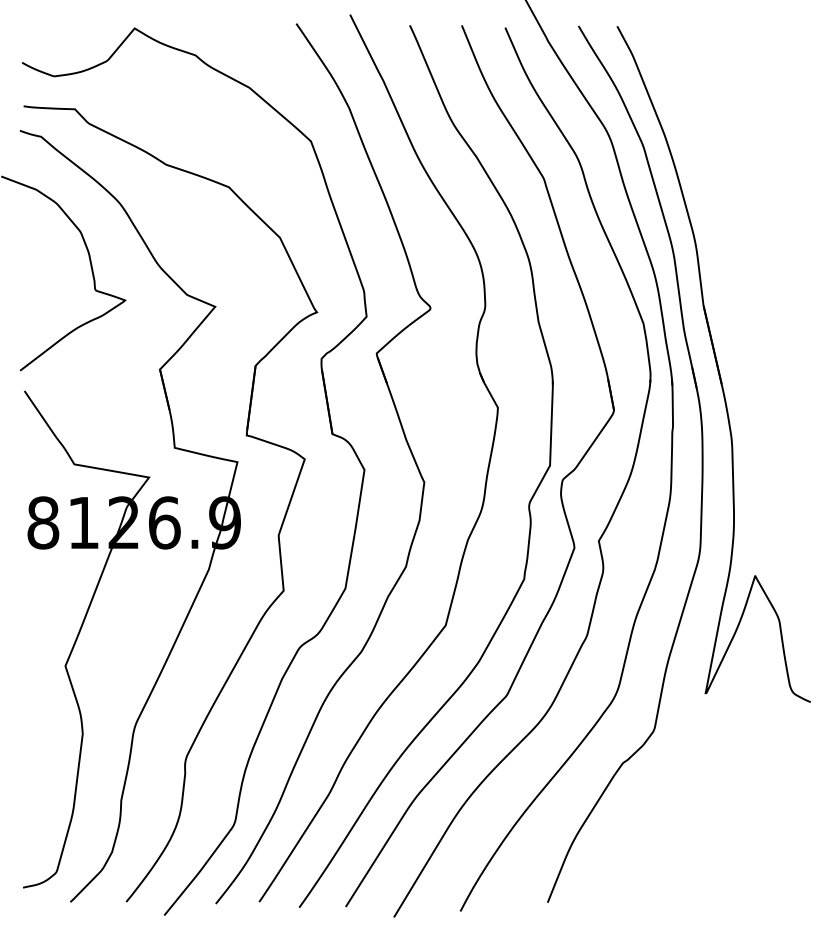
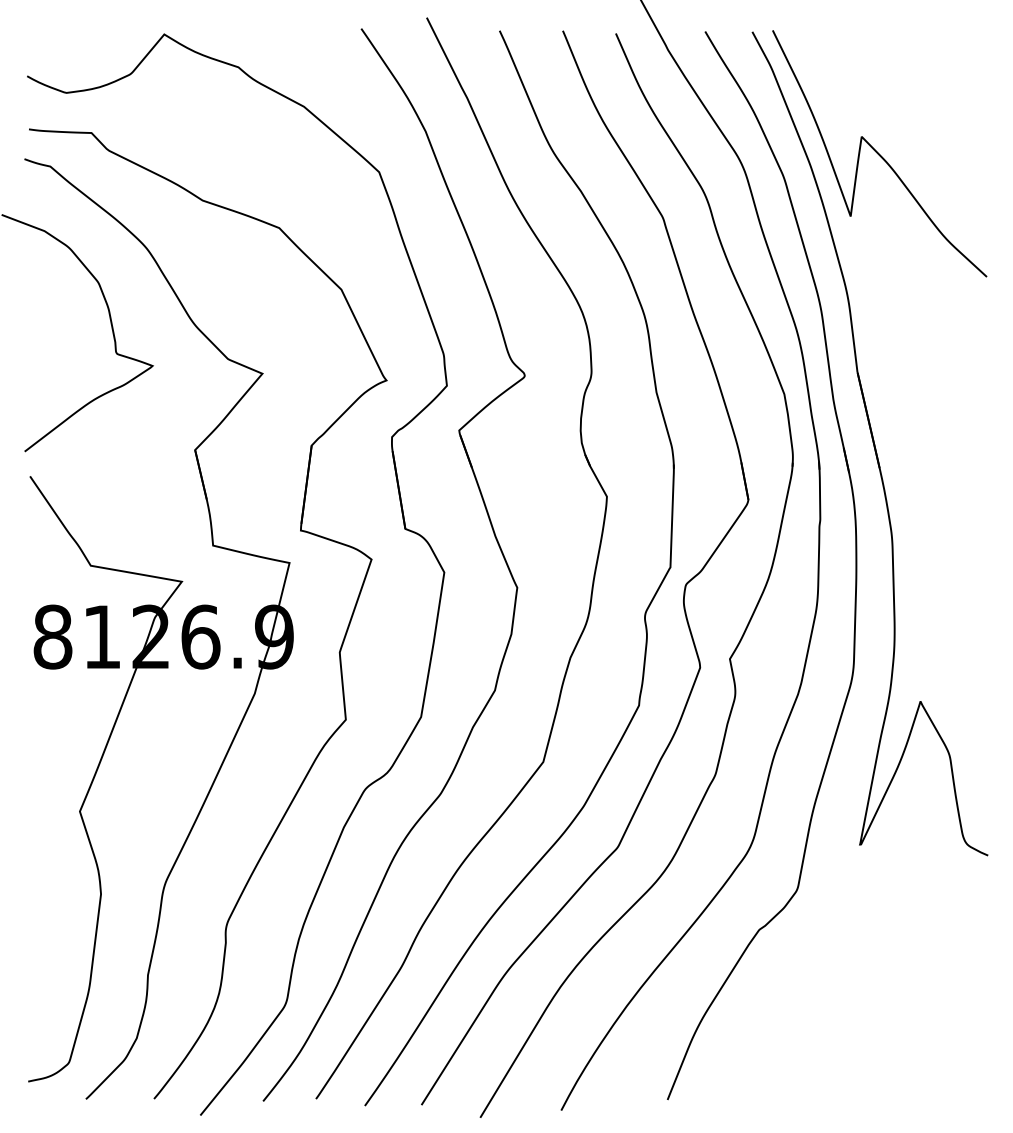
curve: (721, 126) -> (879, 153), added

